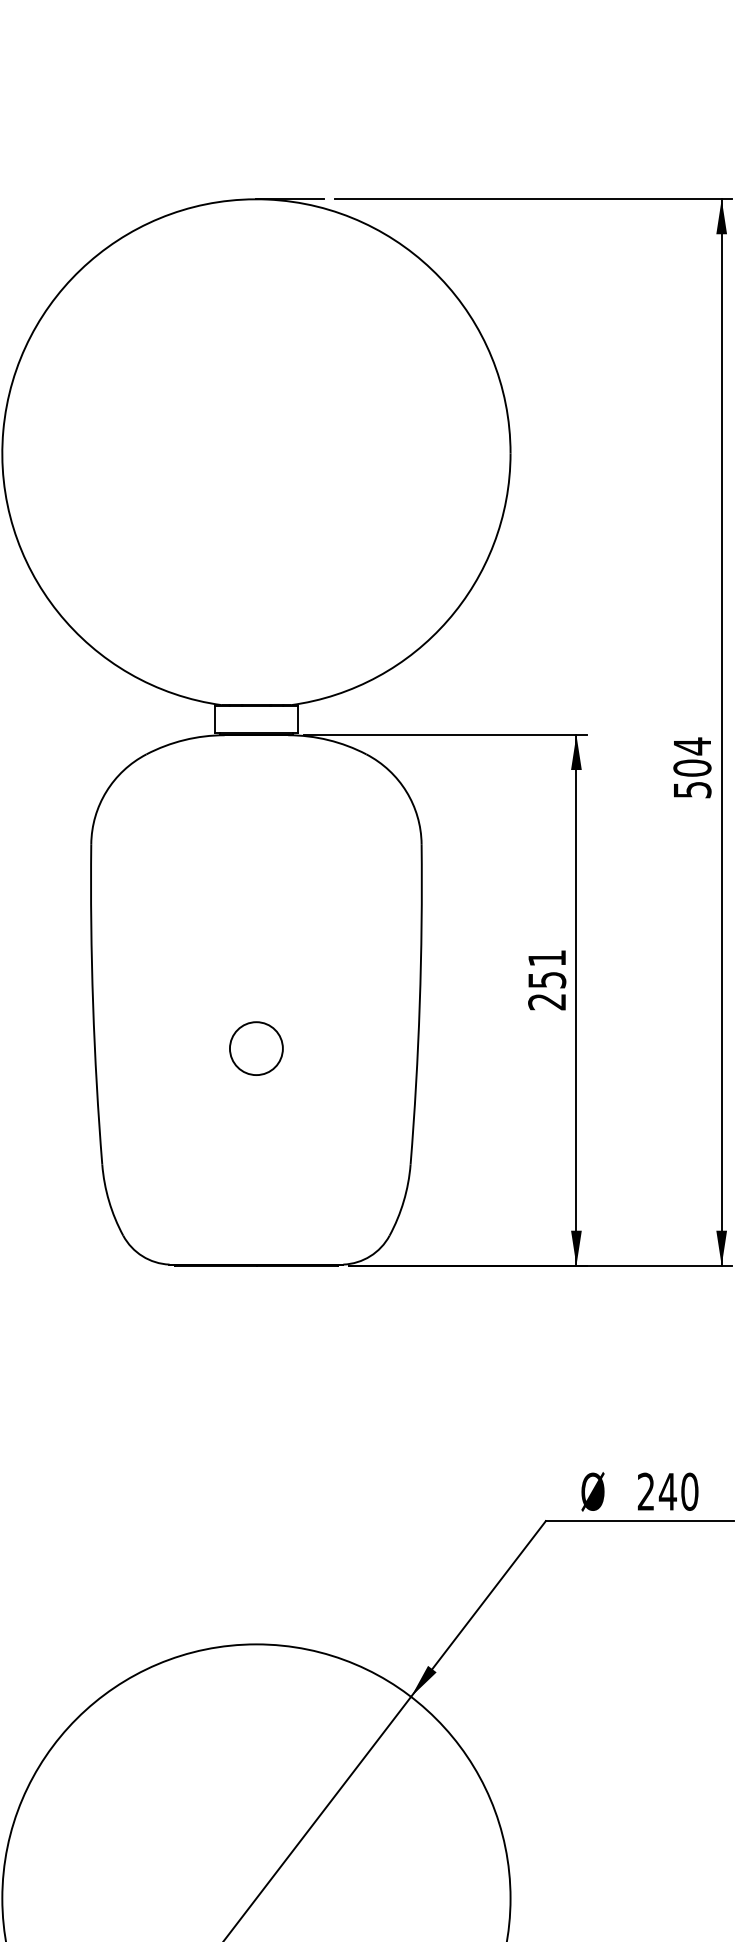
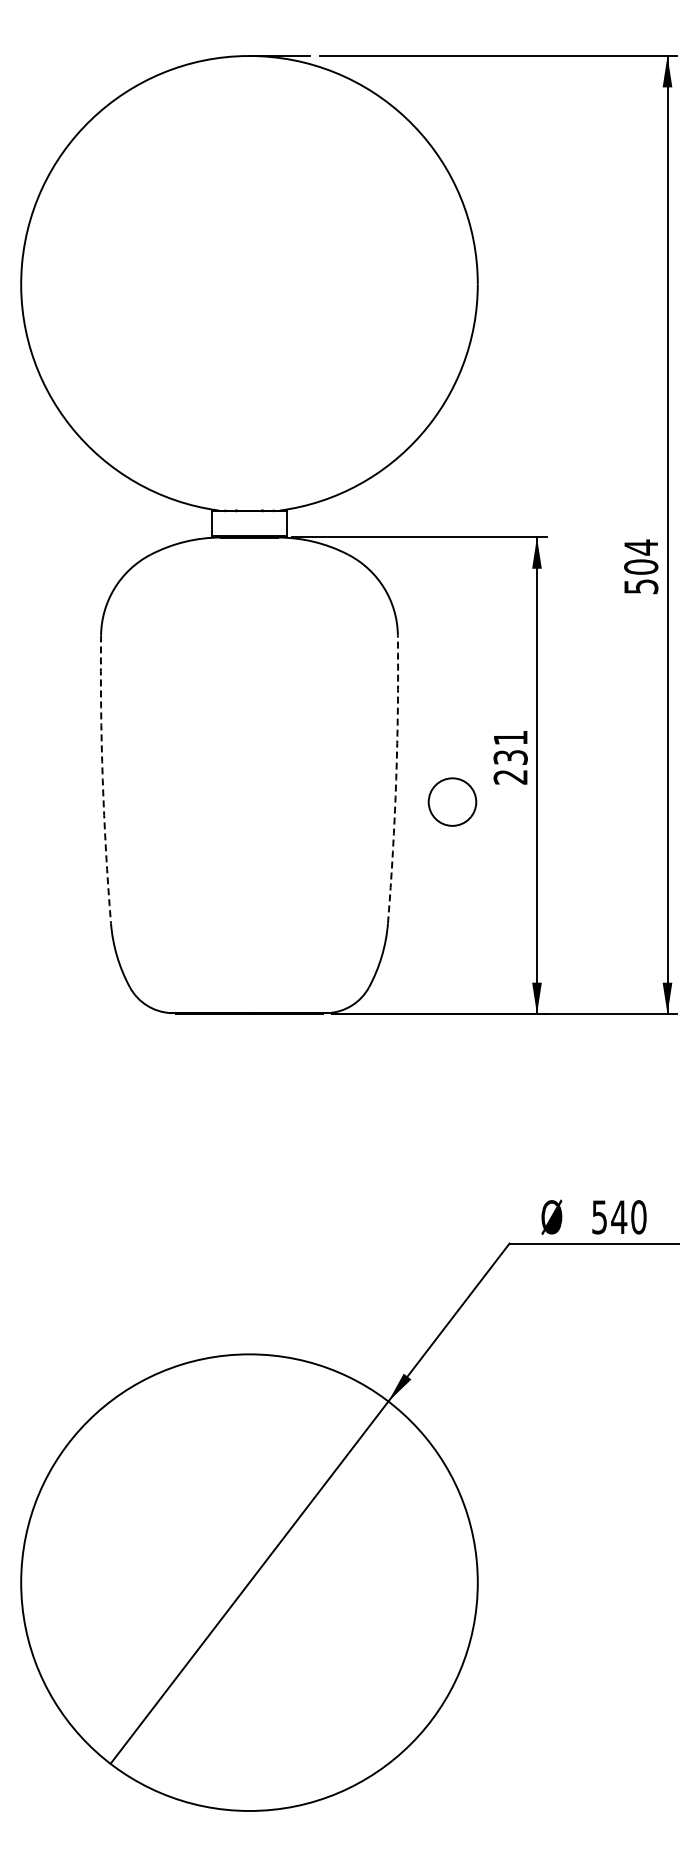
text: (546, 980) -> (510, 757), 251 -> 231
arc: (92, 1004) -> (102, 779), solid -> dashed
arc: (420, 1004) -> (396, 779), solid -> dashed
circle: (256, 1047) -> (452, 801), moved
text: (646, 1492) -> (599, 1217), 240 -> 540

